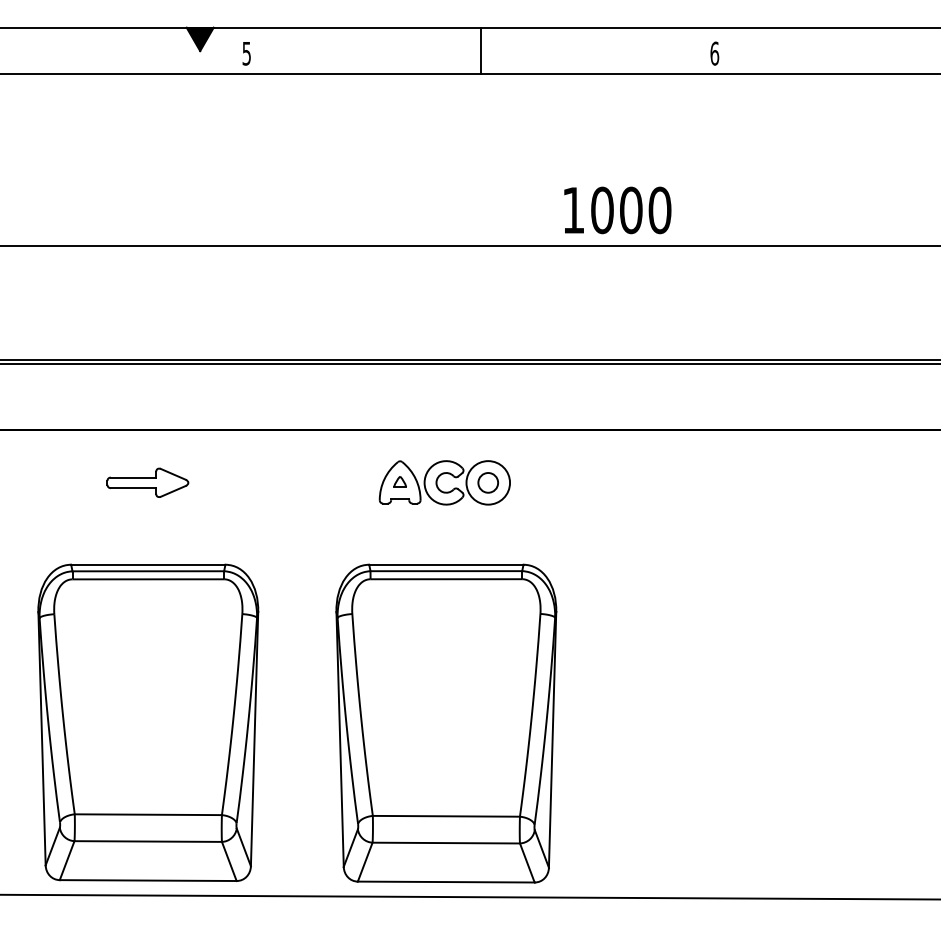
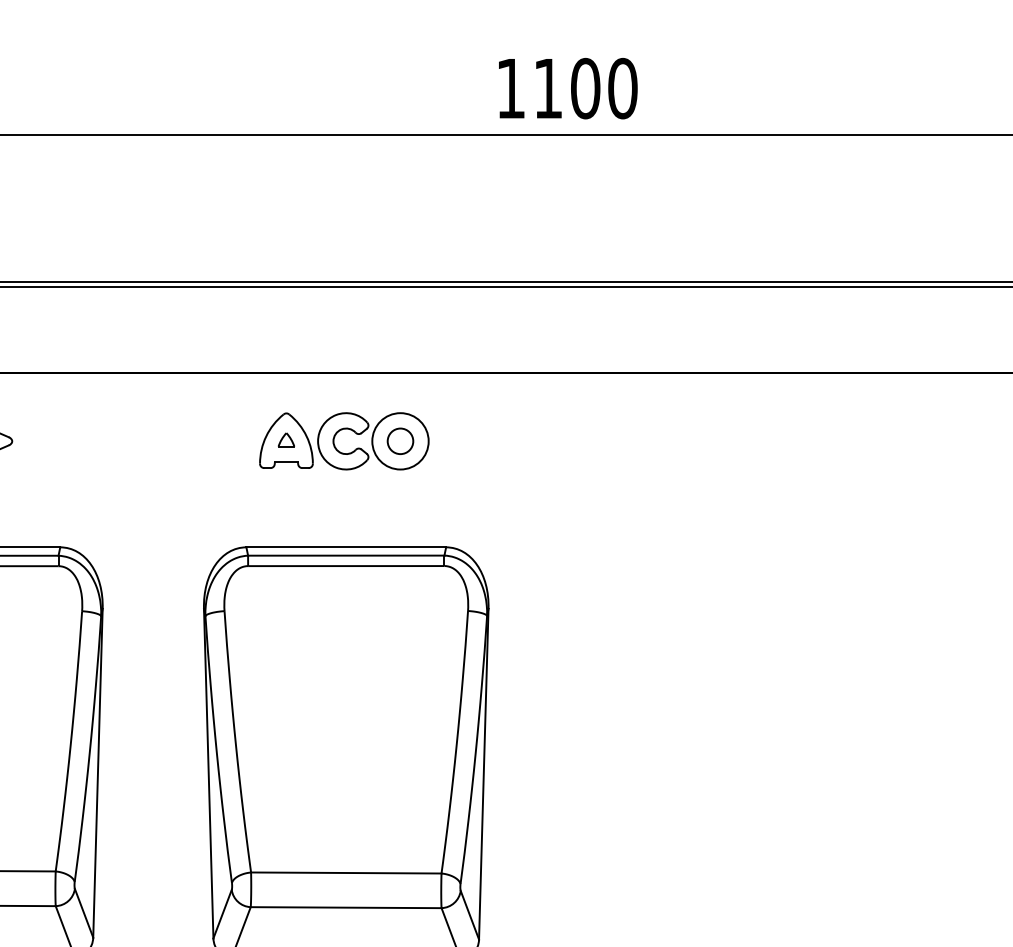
text: (602, 210) -> (548, 88), 1000 -> 1100

